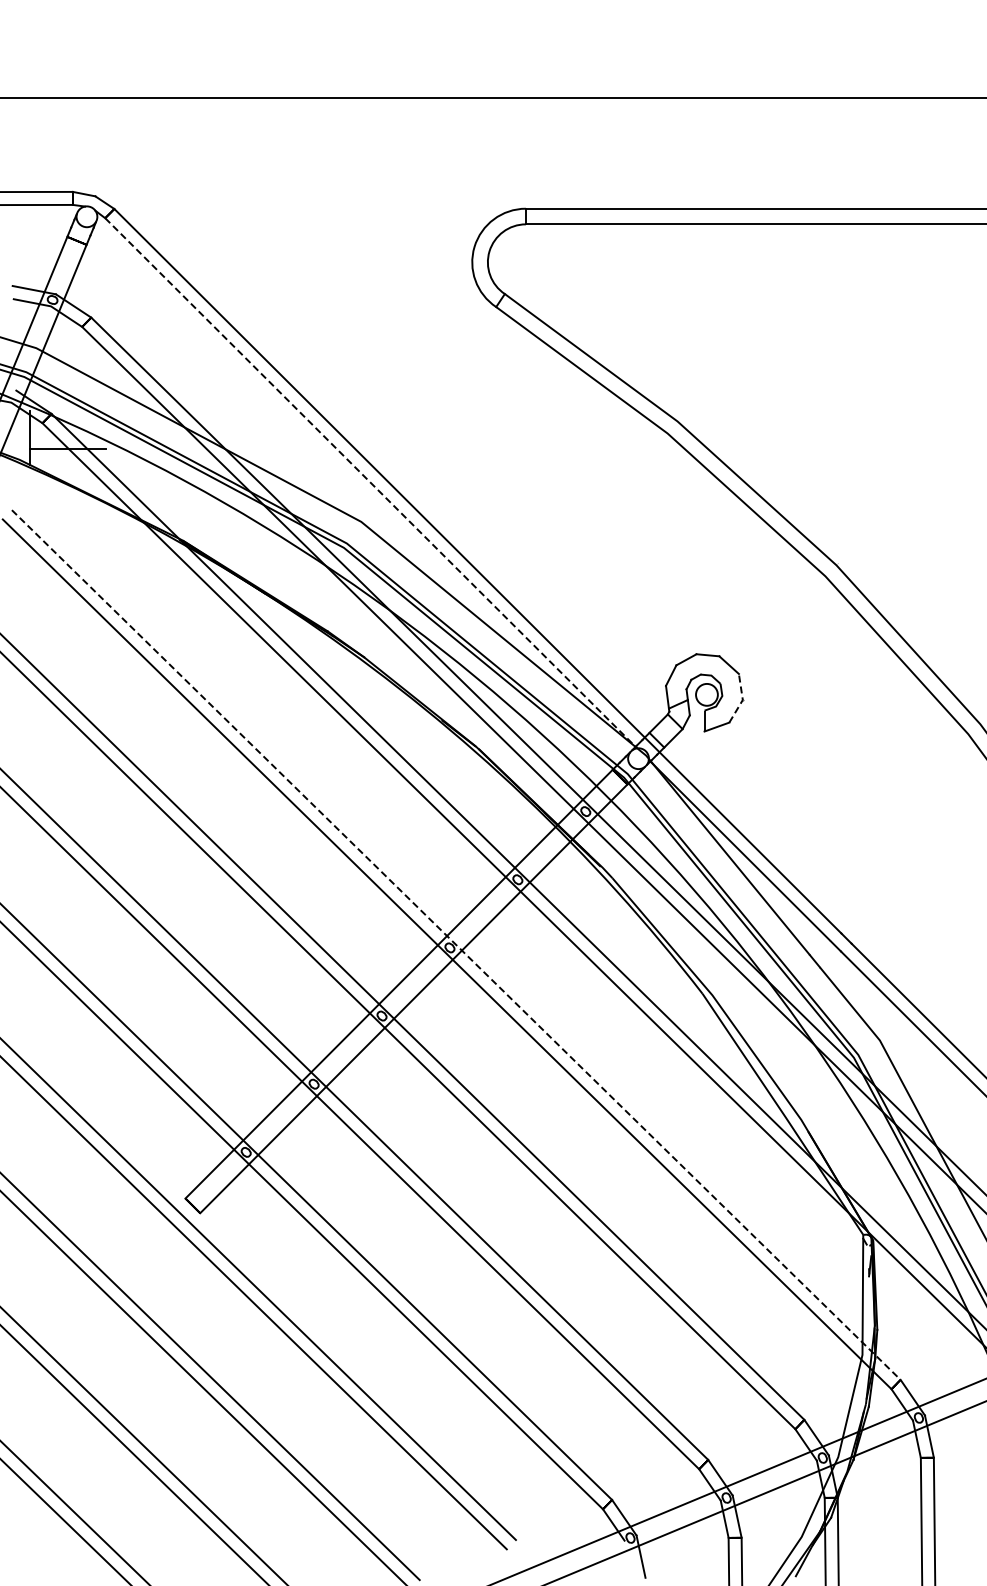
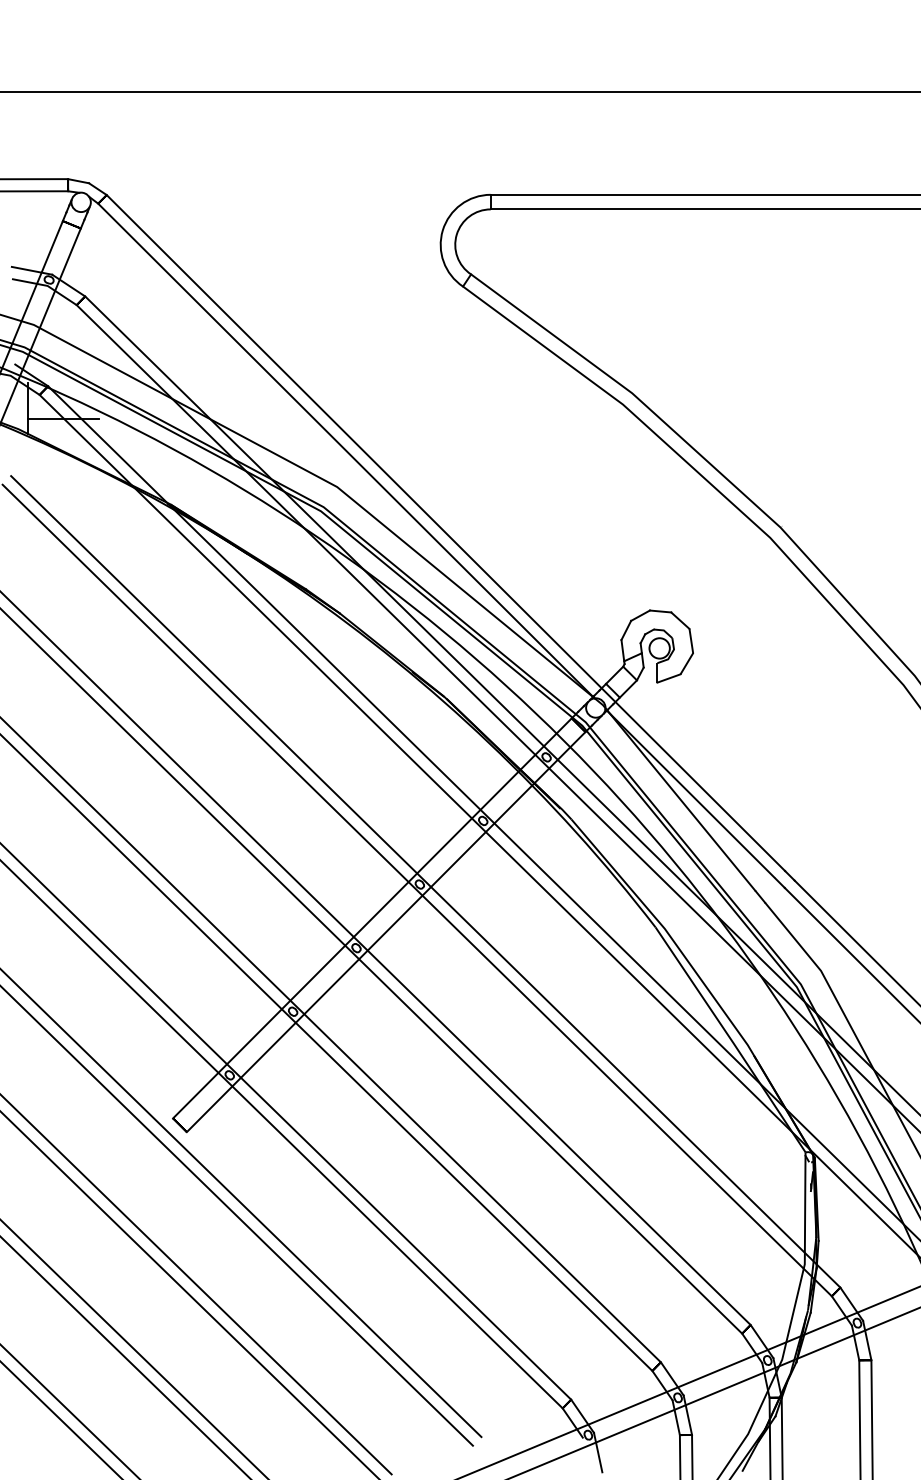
line: (371, 483) -> (346, 451), dashed -> solid
line: (742, 700) -> (692, 653), dashed -> solid
line: (456, 945) -> (425, 882), dashed -> solid

